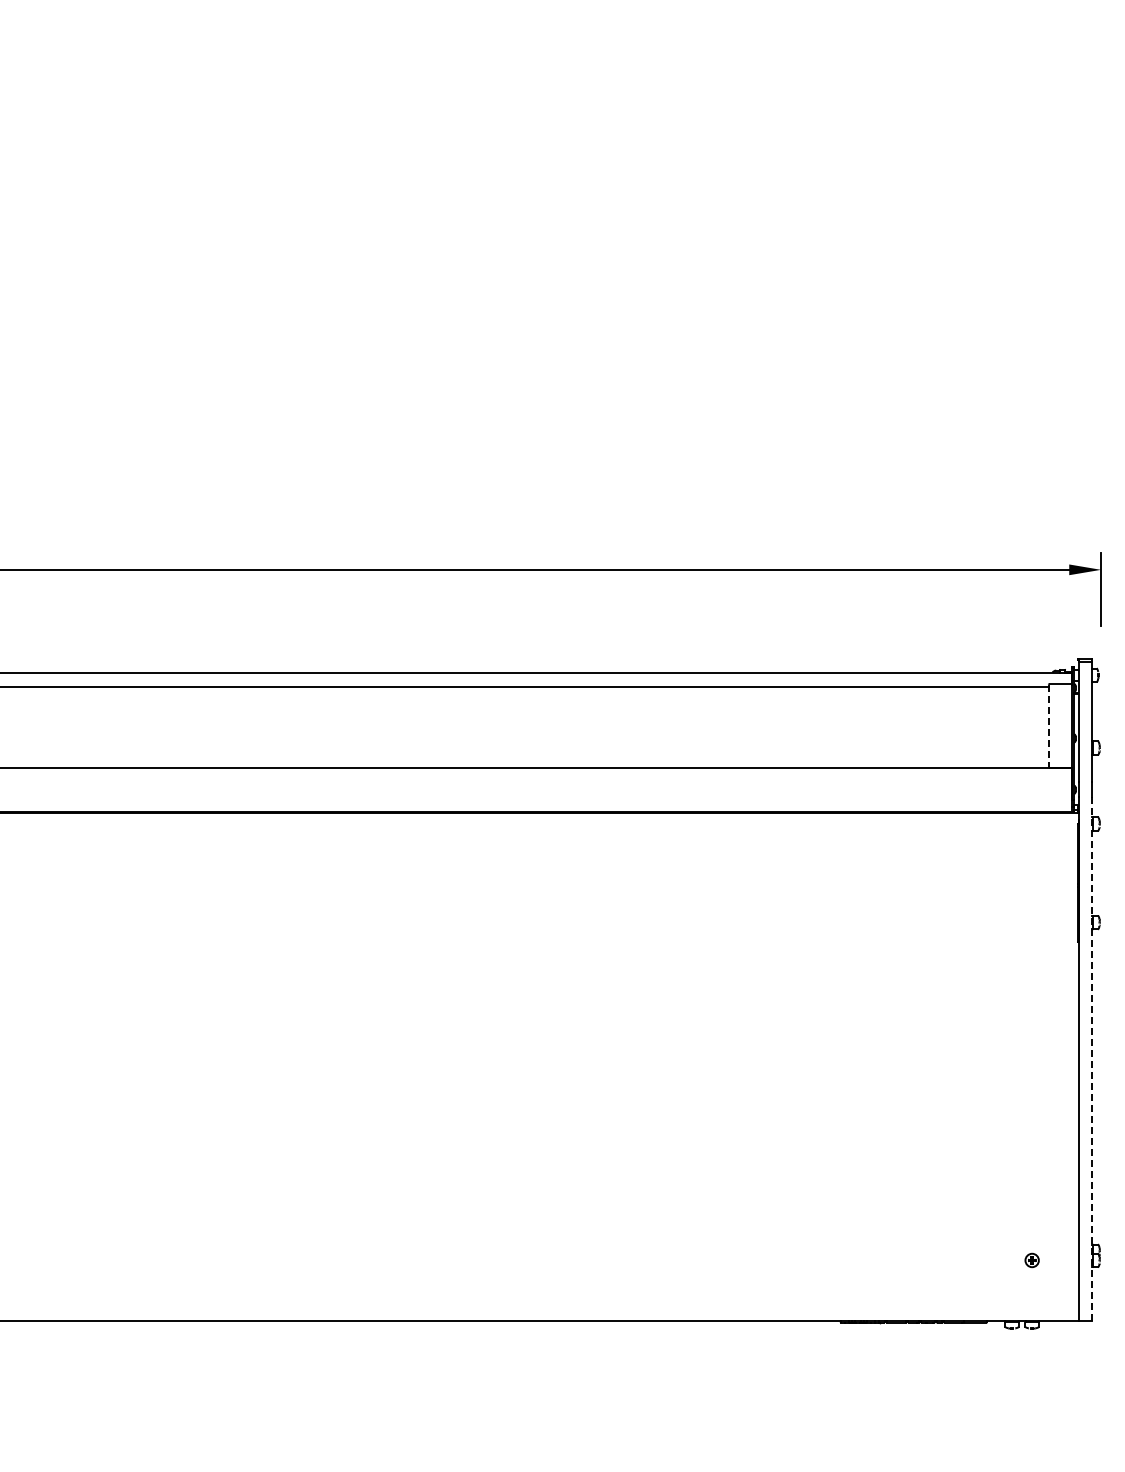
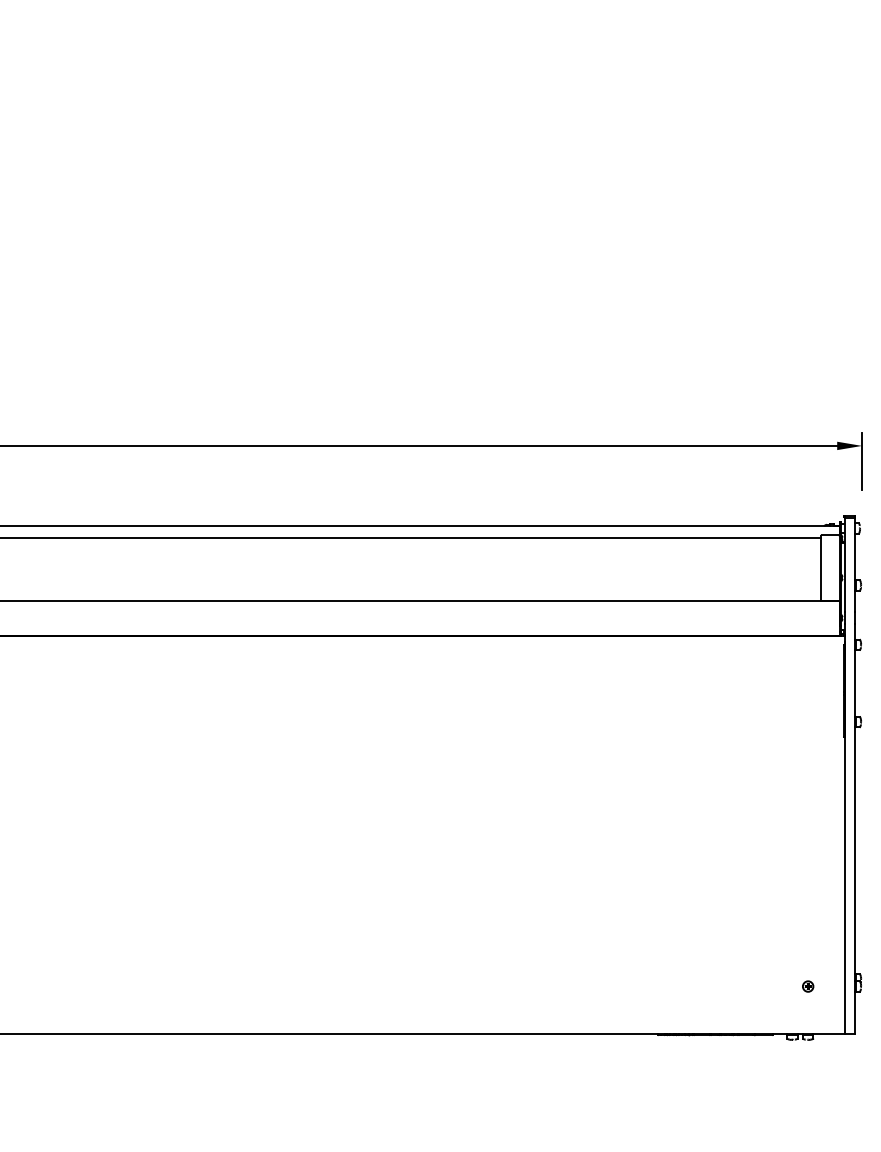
line: (1048, 726) -> (820, 568), dashed -> solid
line: (1092, 1058) -> (855, 828), dashed -> solid

